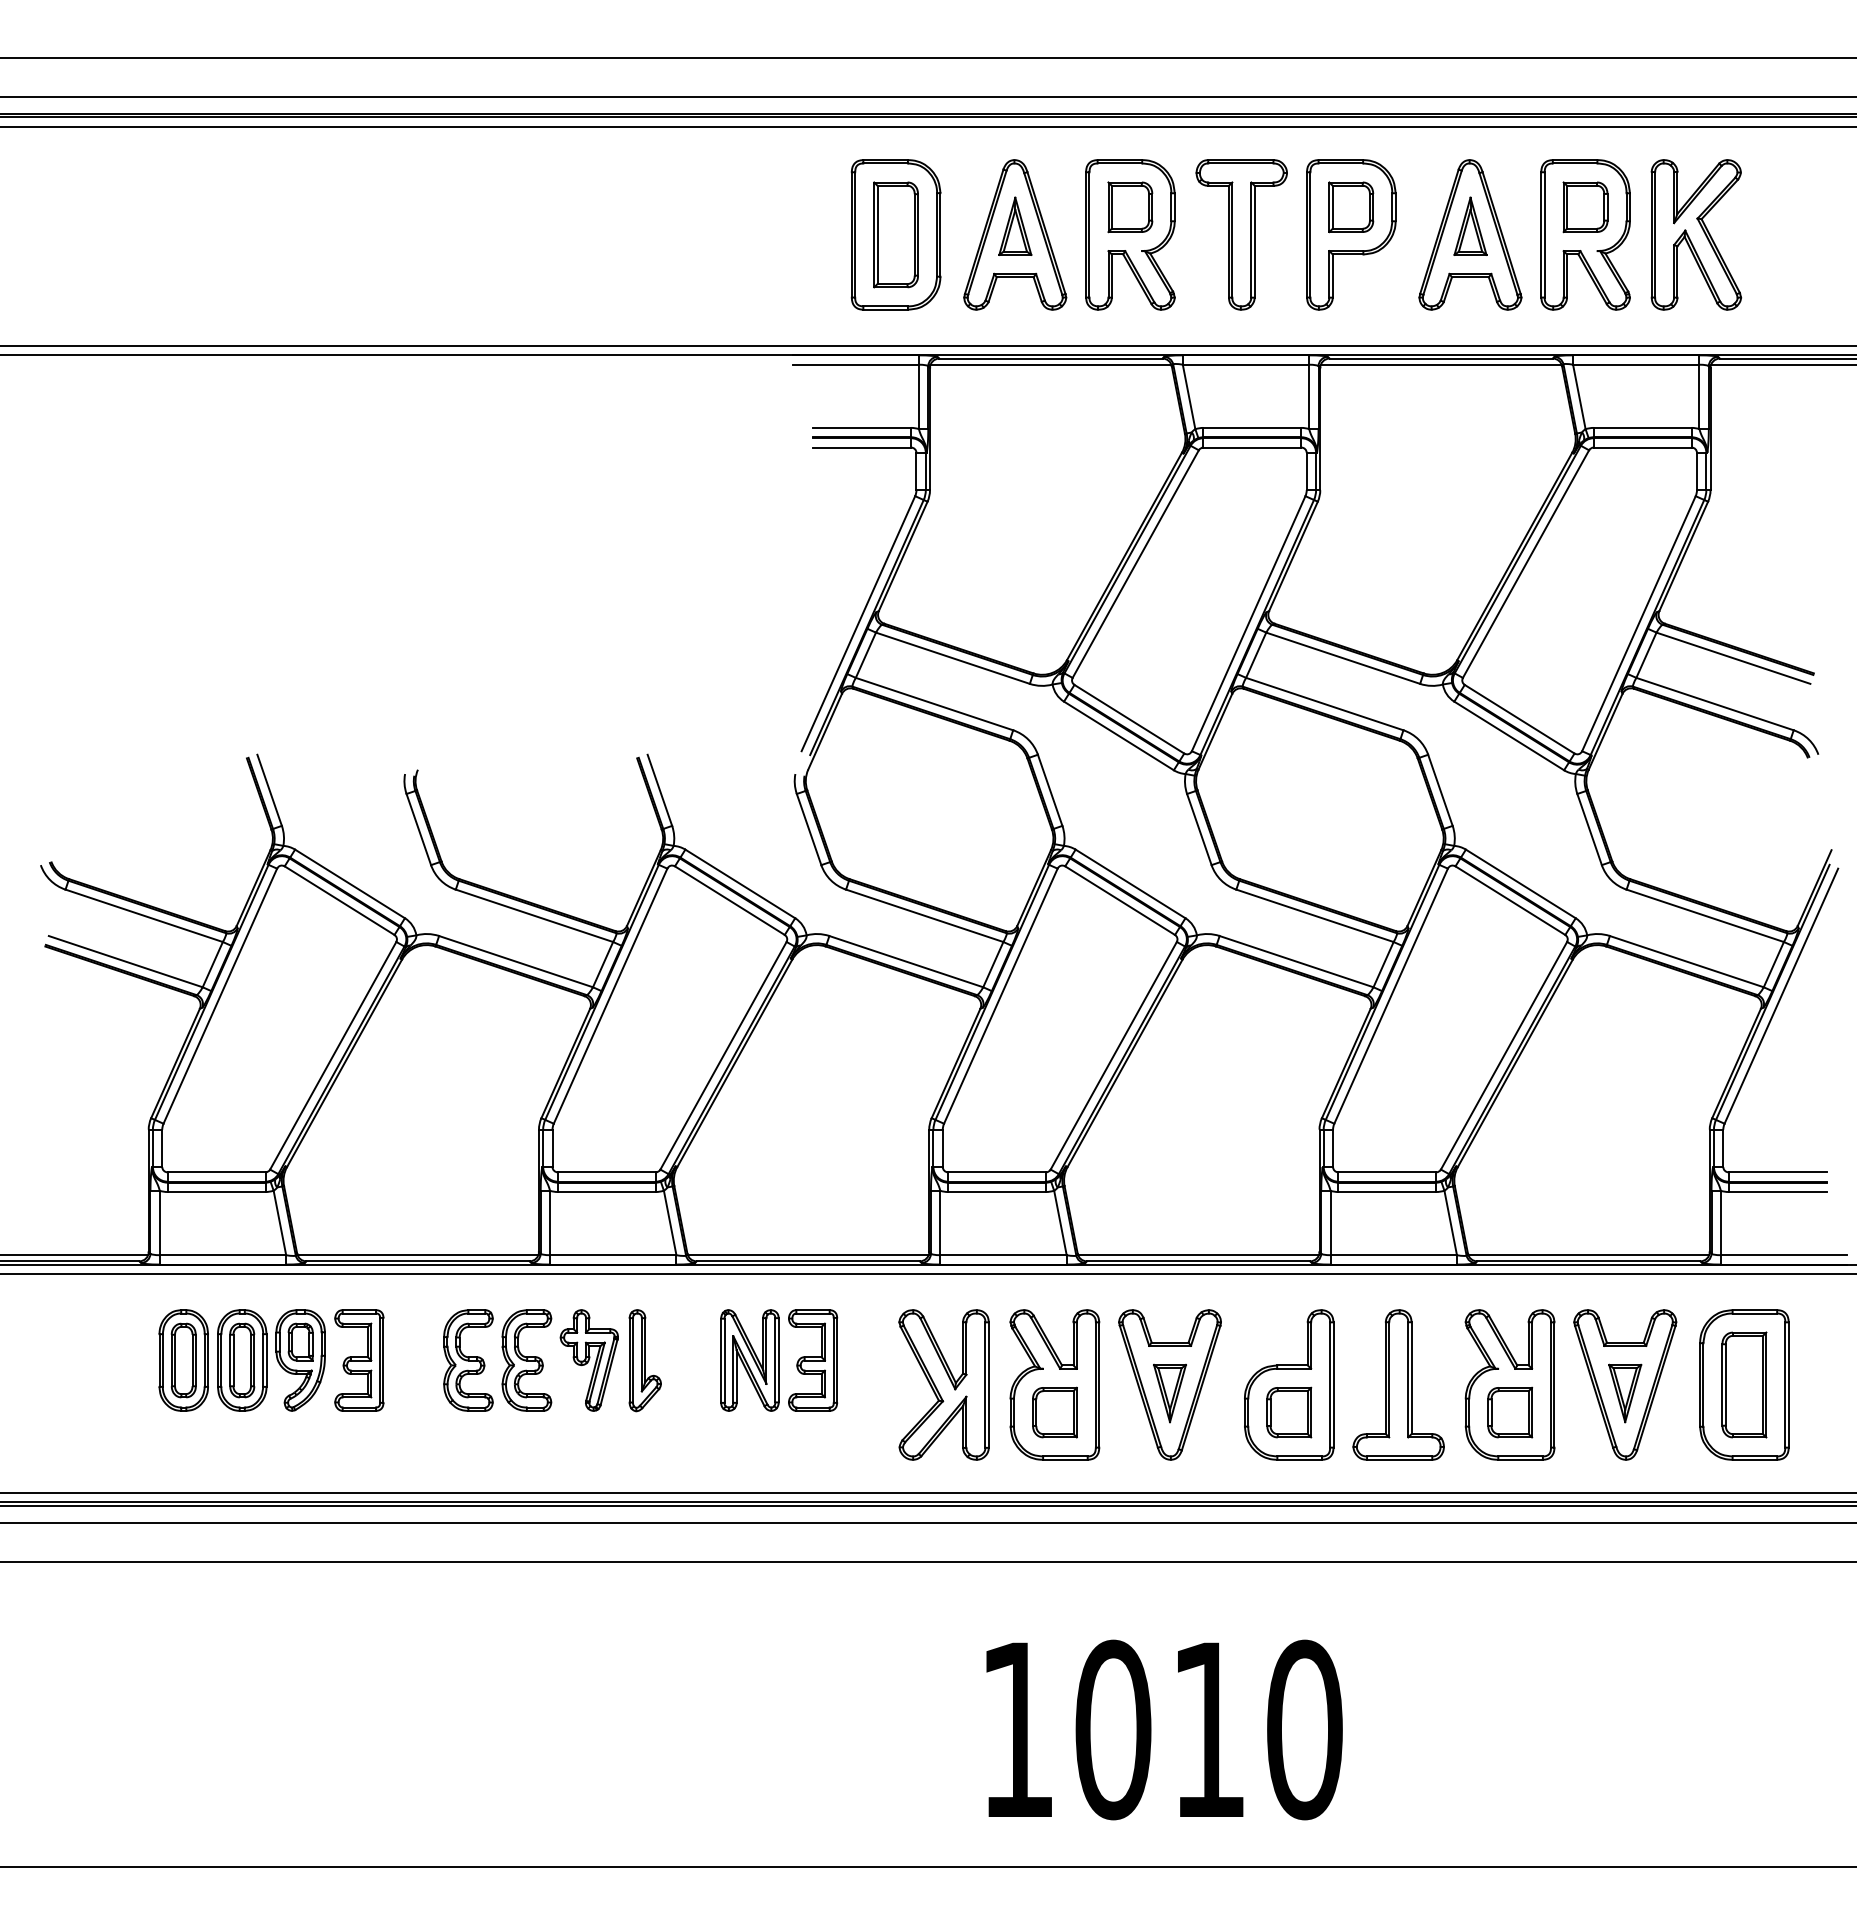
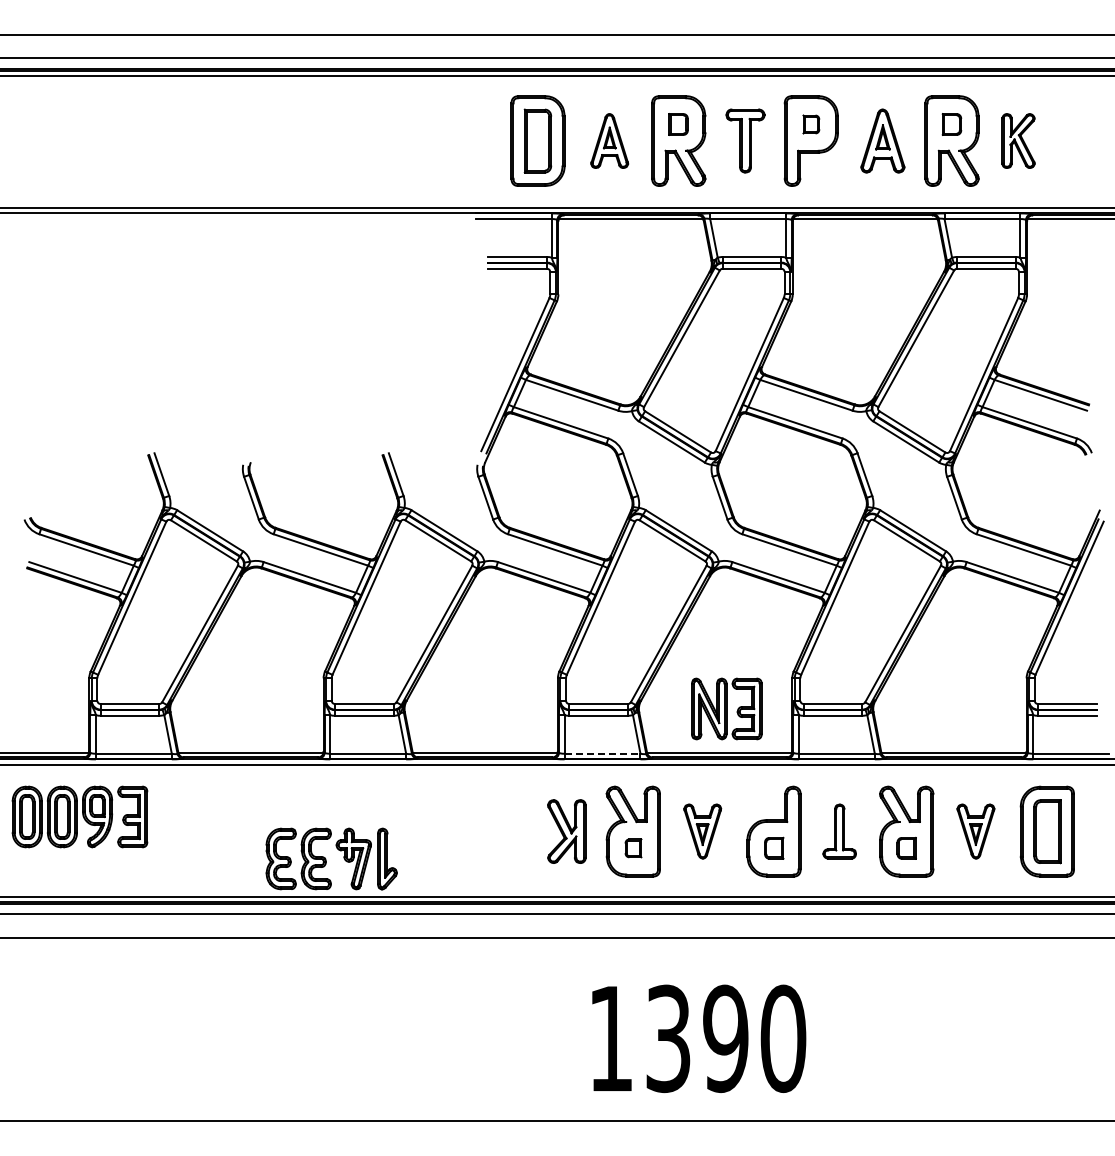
part: (1130, 207) -> (678, 124), size x0.7
part: (1351, 207) -> (811, 124), size x0.6
part: (1584, 207) -> (951, 124), size x0.7
part: (1015, 233) -> (609, 140), size x0.6
part: (1241, 233) -> (745, 140), size x0.7
part: (1469, 233) -> (882, 140), size x0.7
part: (1696, 233) -> (1018, 140), size x0.6
line: (1003, 1254) -> (602, 753), solid -> dashed
part: (270, 1359) -> (79, 816), moved
part: (552, 1359) -> (331, 858), moved
part: (778, 1359) -> (726, 708), moved
part: (943, 1384) -> (566, 831), size x0.7
part: (1169, 1384) -> (702, 831), size x0.6
part: (1398, 1384) -> (839, 831), size x0.6
part: (1624, 1384) -> (975, 831), size x0.6
part: (1055, 1412) -> (633, 848), size x0.6
part: (1289, 1412) -> (774, 848), size x0.7
part: (1509, 1412) -> (906, 848), size x0.7
text: (1159, 1729) -> (696, 1038), 1010 -> 1390

